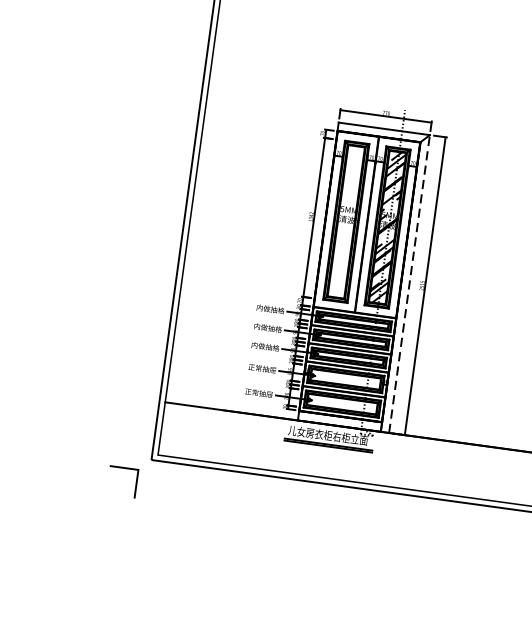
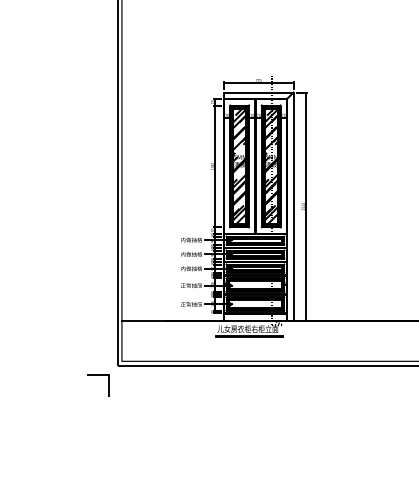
hatch: (346, 221) -> (239, 166), added
line: (409, 283) -> (293, 206), dashed -> solid

